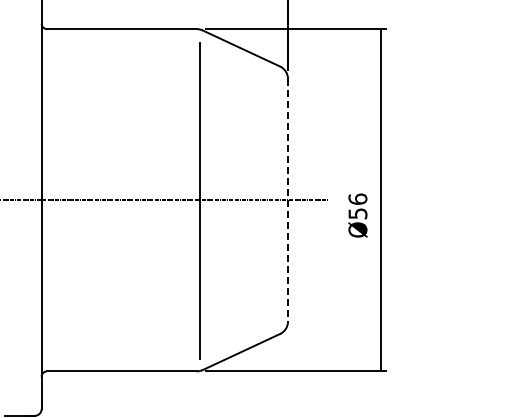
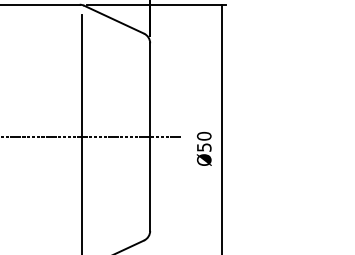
text: (357, 198) -> (203, 135), Ø56 -> Ø50
line: (288, 200) -> (150, 137), dashed -> solid

